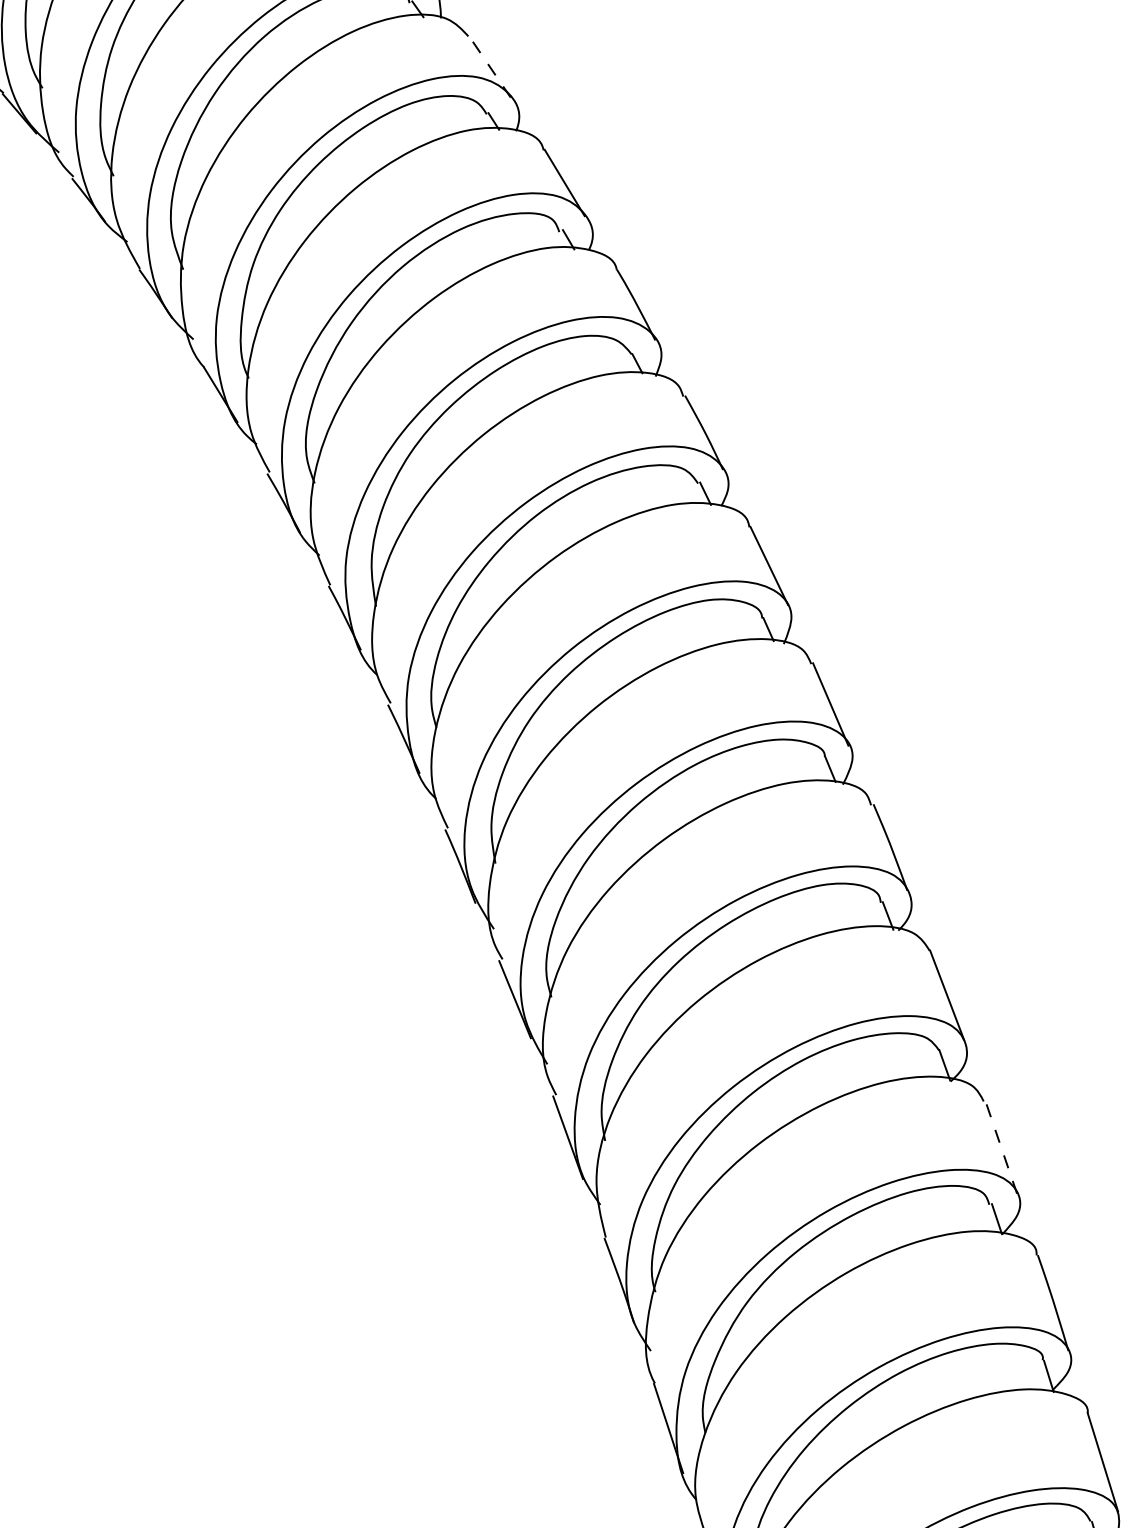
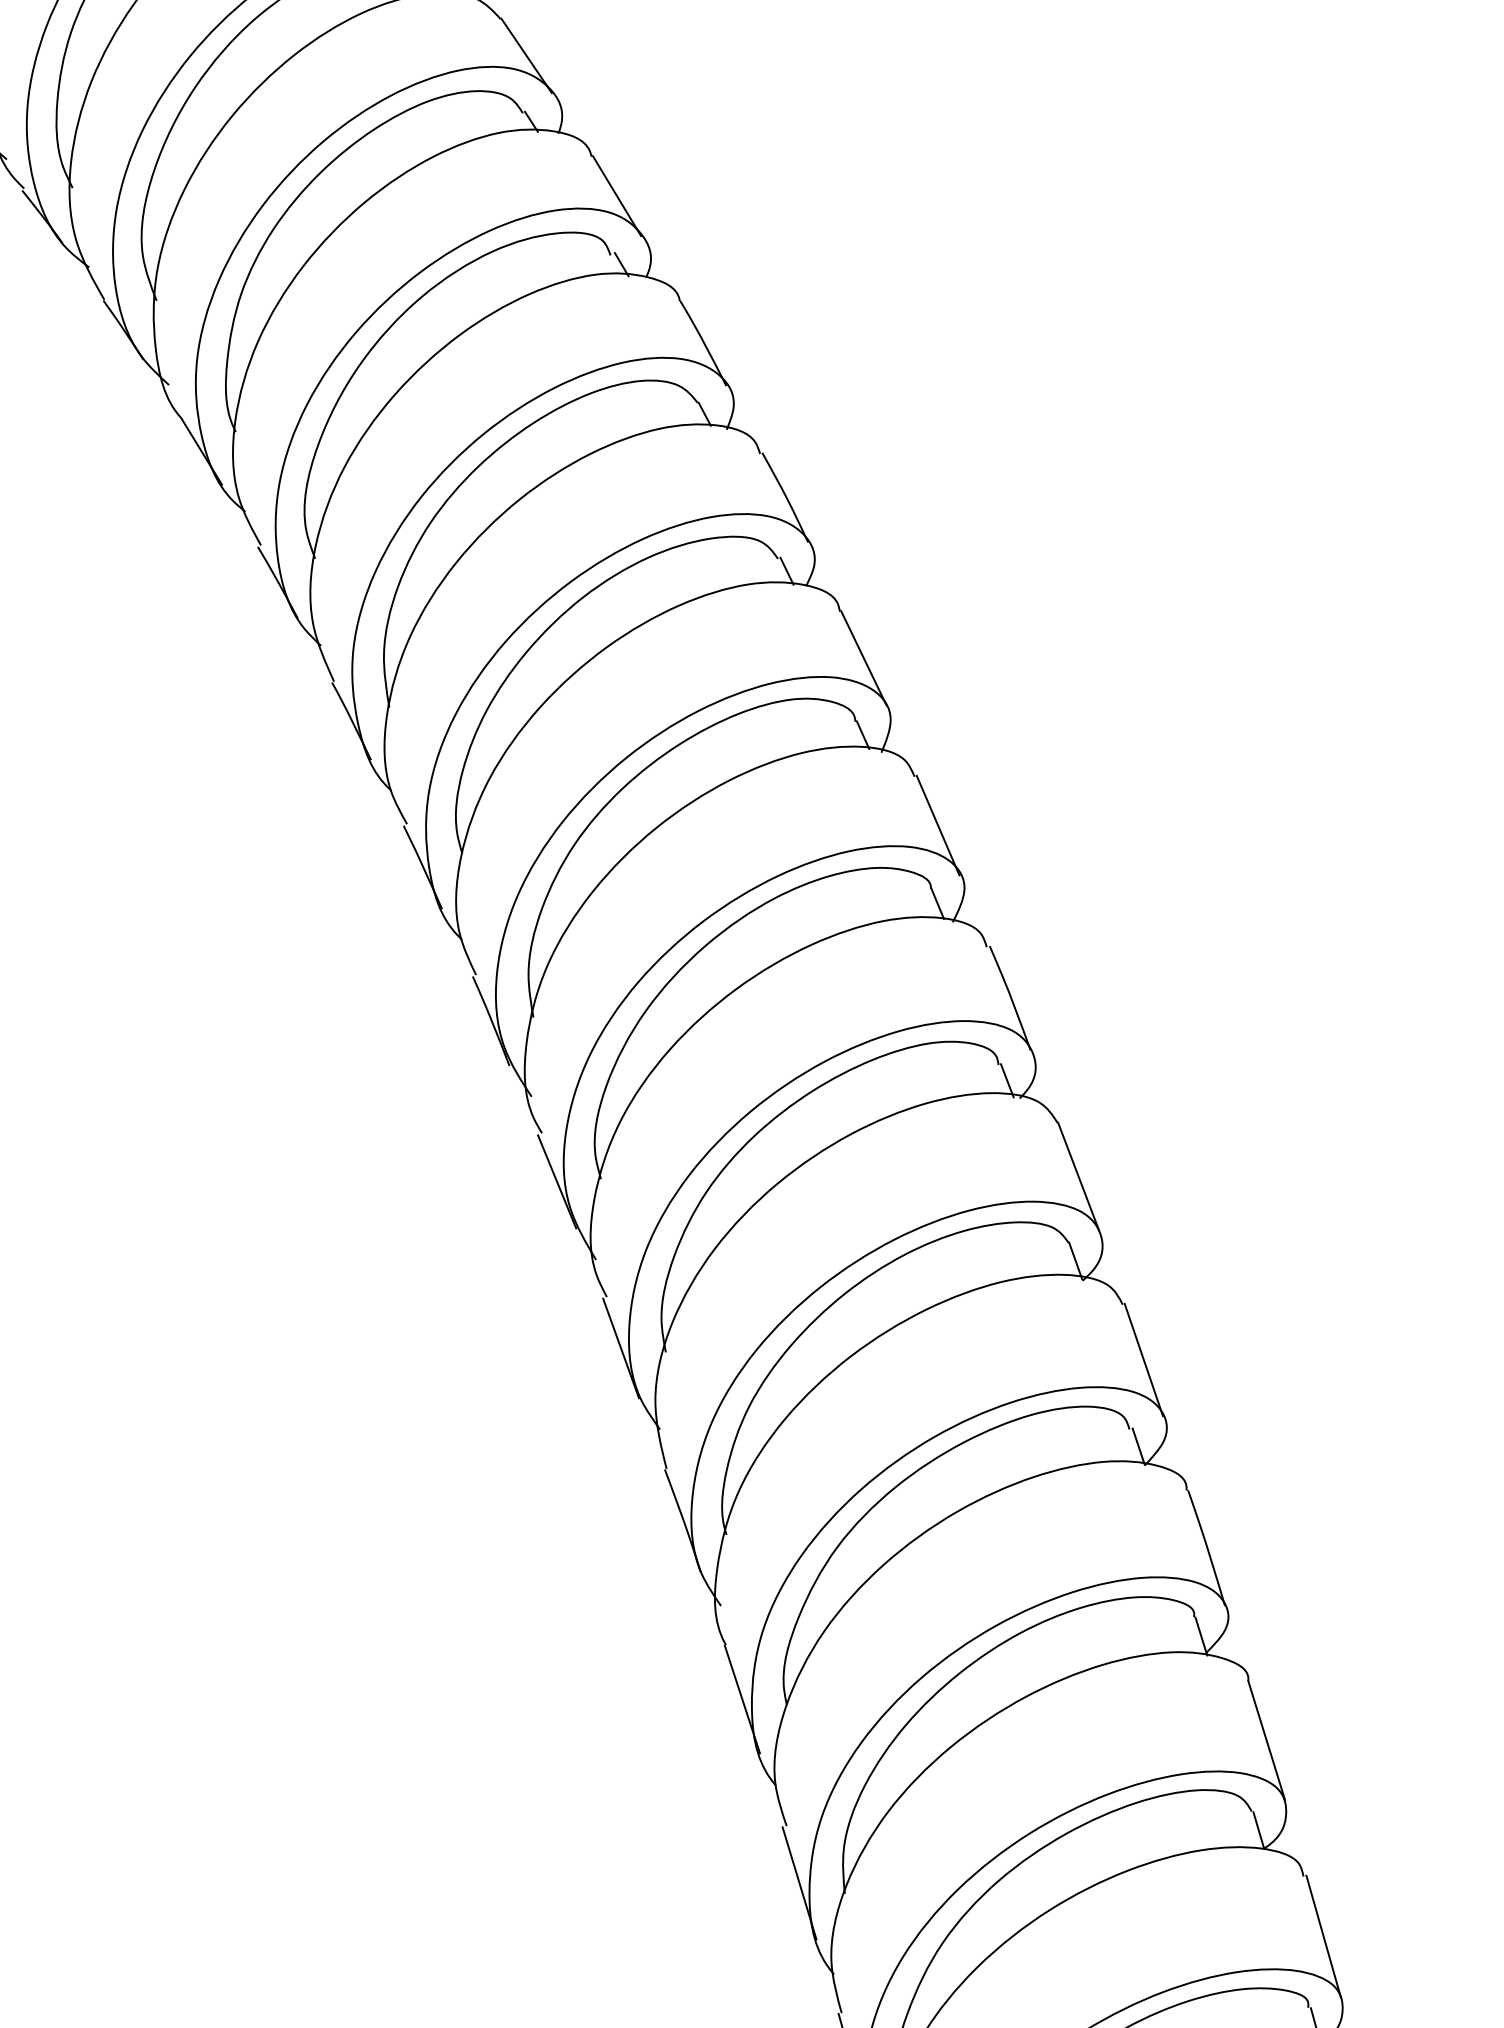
line: (489, 66) -> (526, 55), dashed -> solid
line: (1000, 1146) -> (1143, 1359), dashed -> solid

